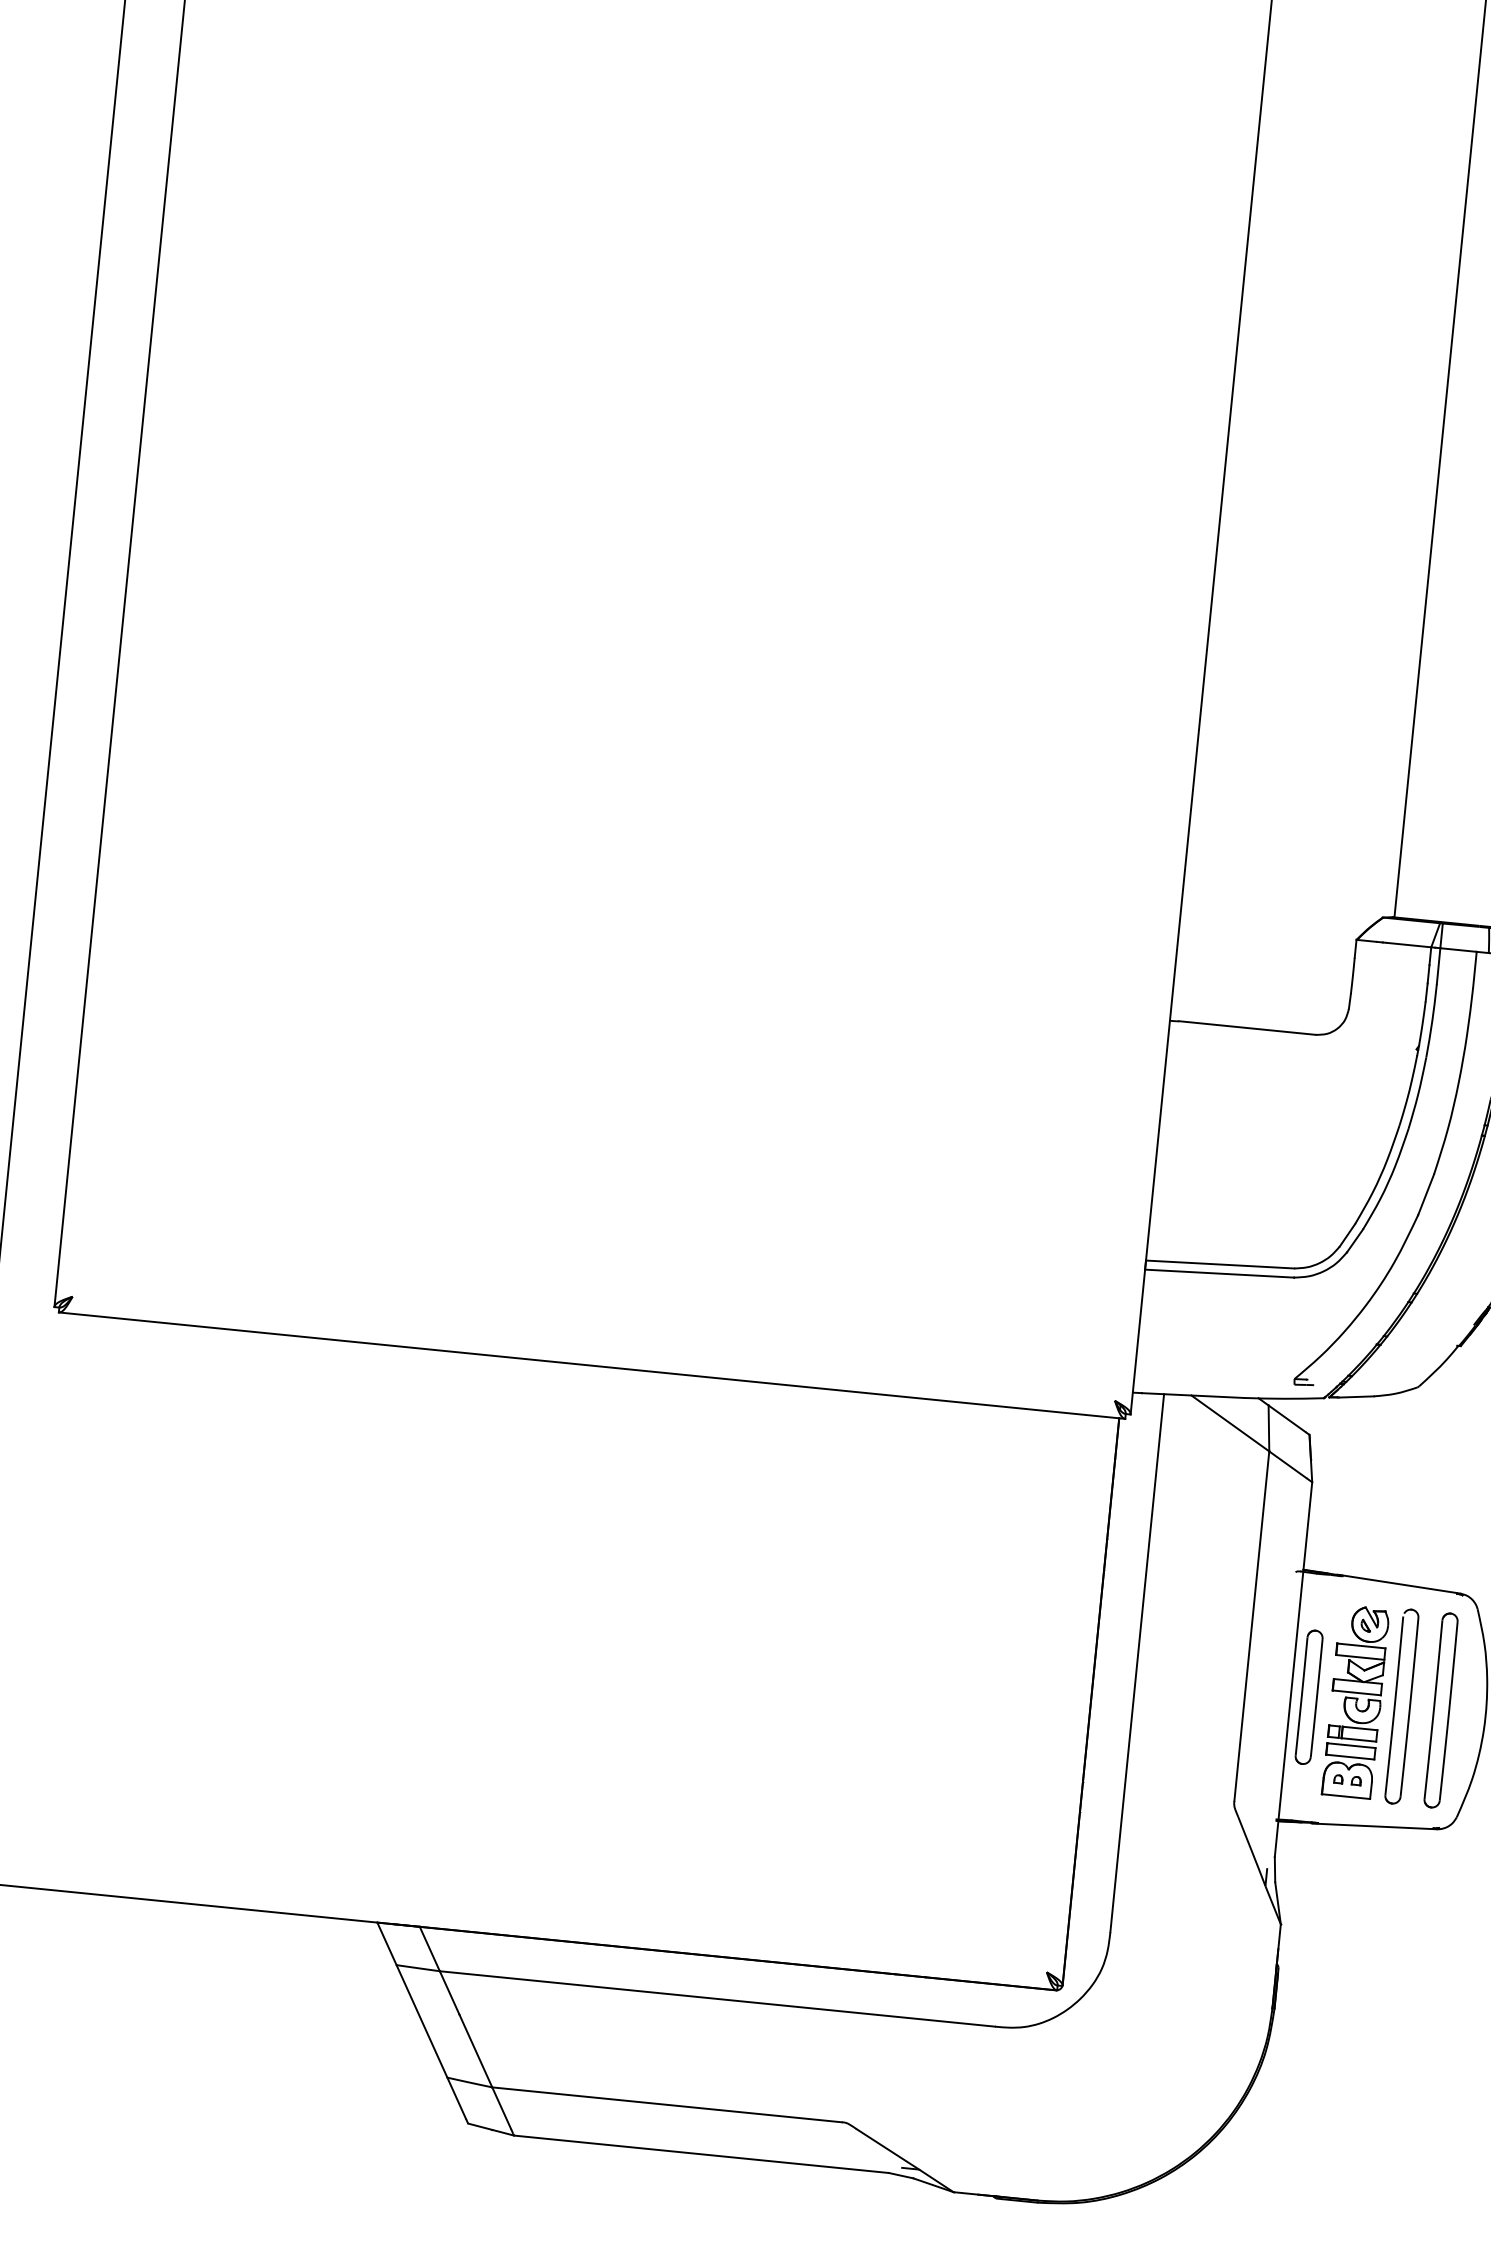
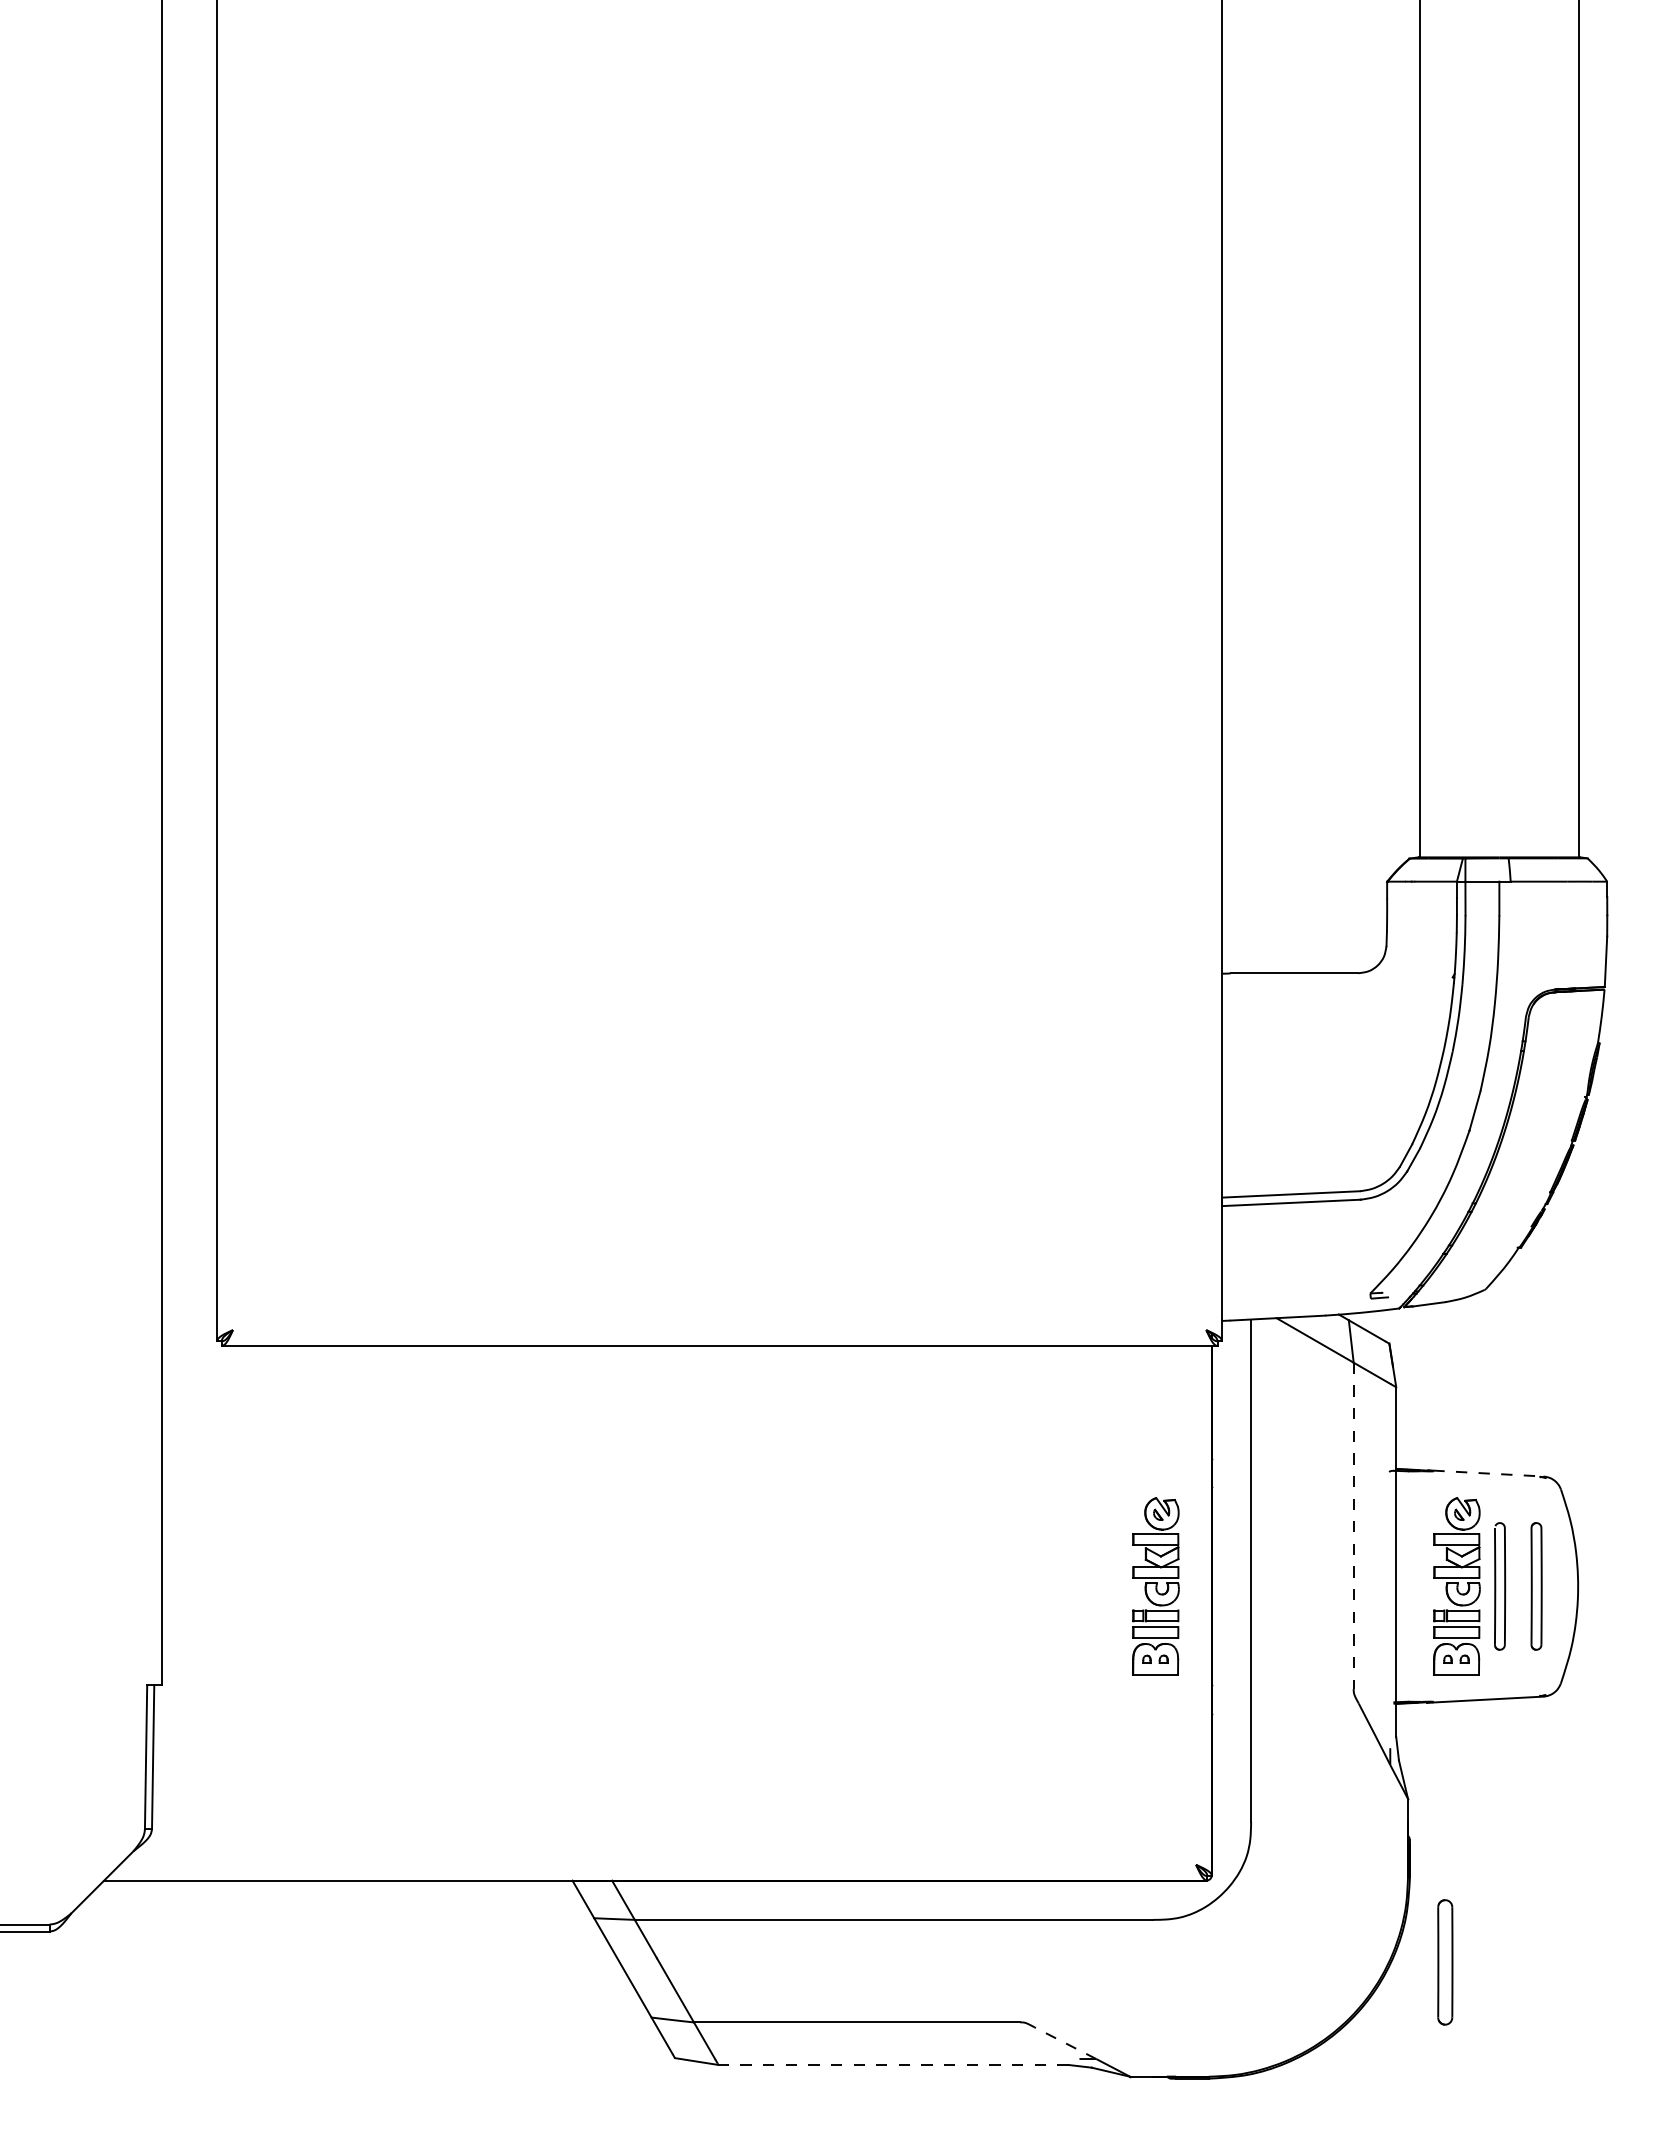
line: (1401, 1584) -> (1488, 1473), solid -> dashed
line: (1251, 1626) -> (1353, 1526), solid -> dashed
part: (1033, 1669) -> (1155, 1586), added
part: (1309, 1697) -> (1445, 1962), moved
part: (1401, 1706) -> (1499, 1586), size x0.7
part: (1441, 1710) -> (1536, 1586), size x0.7
line: (887, 2149) -> (1065, 2043), solid -> dashed
line: (701, 2153) -> (893, 2064), solid -> dashed

